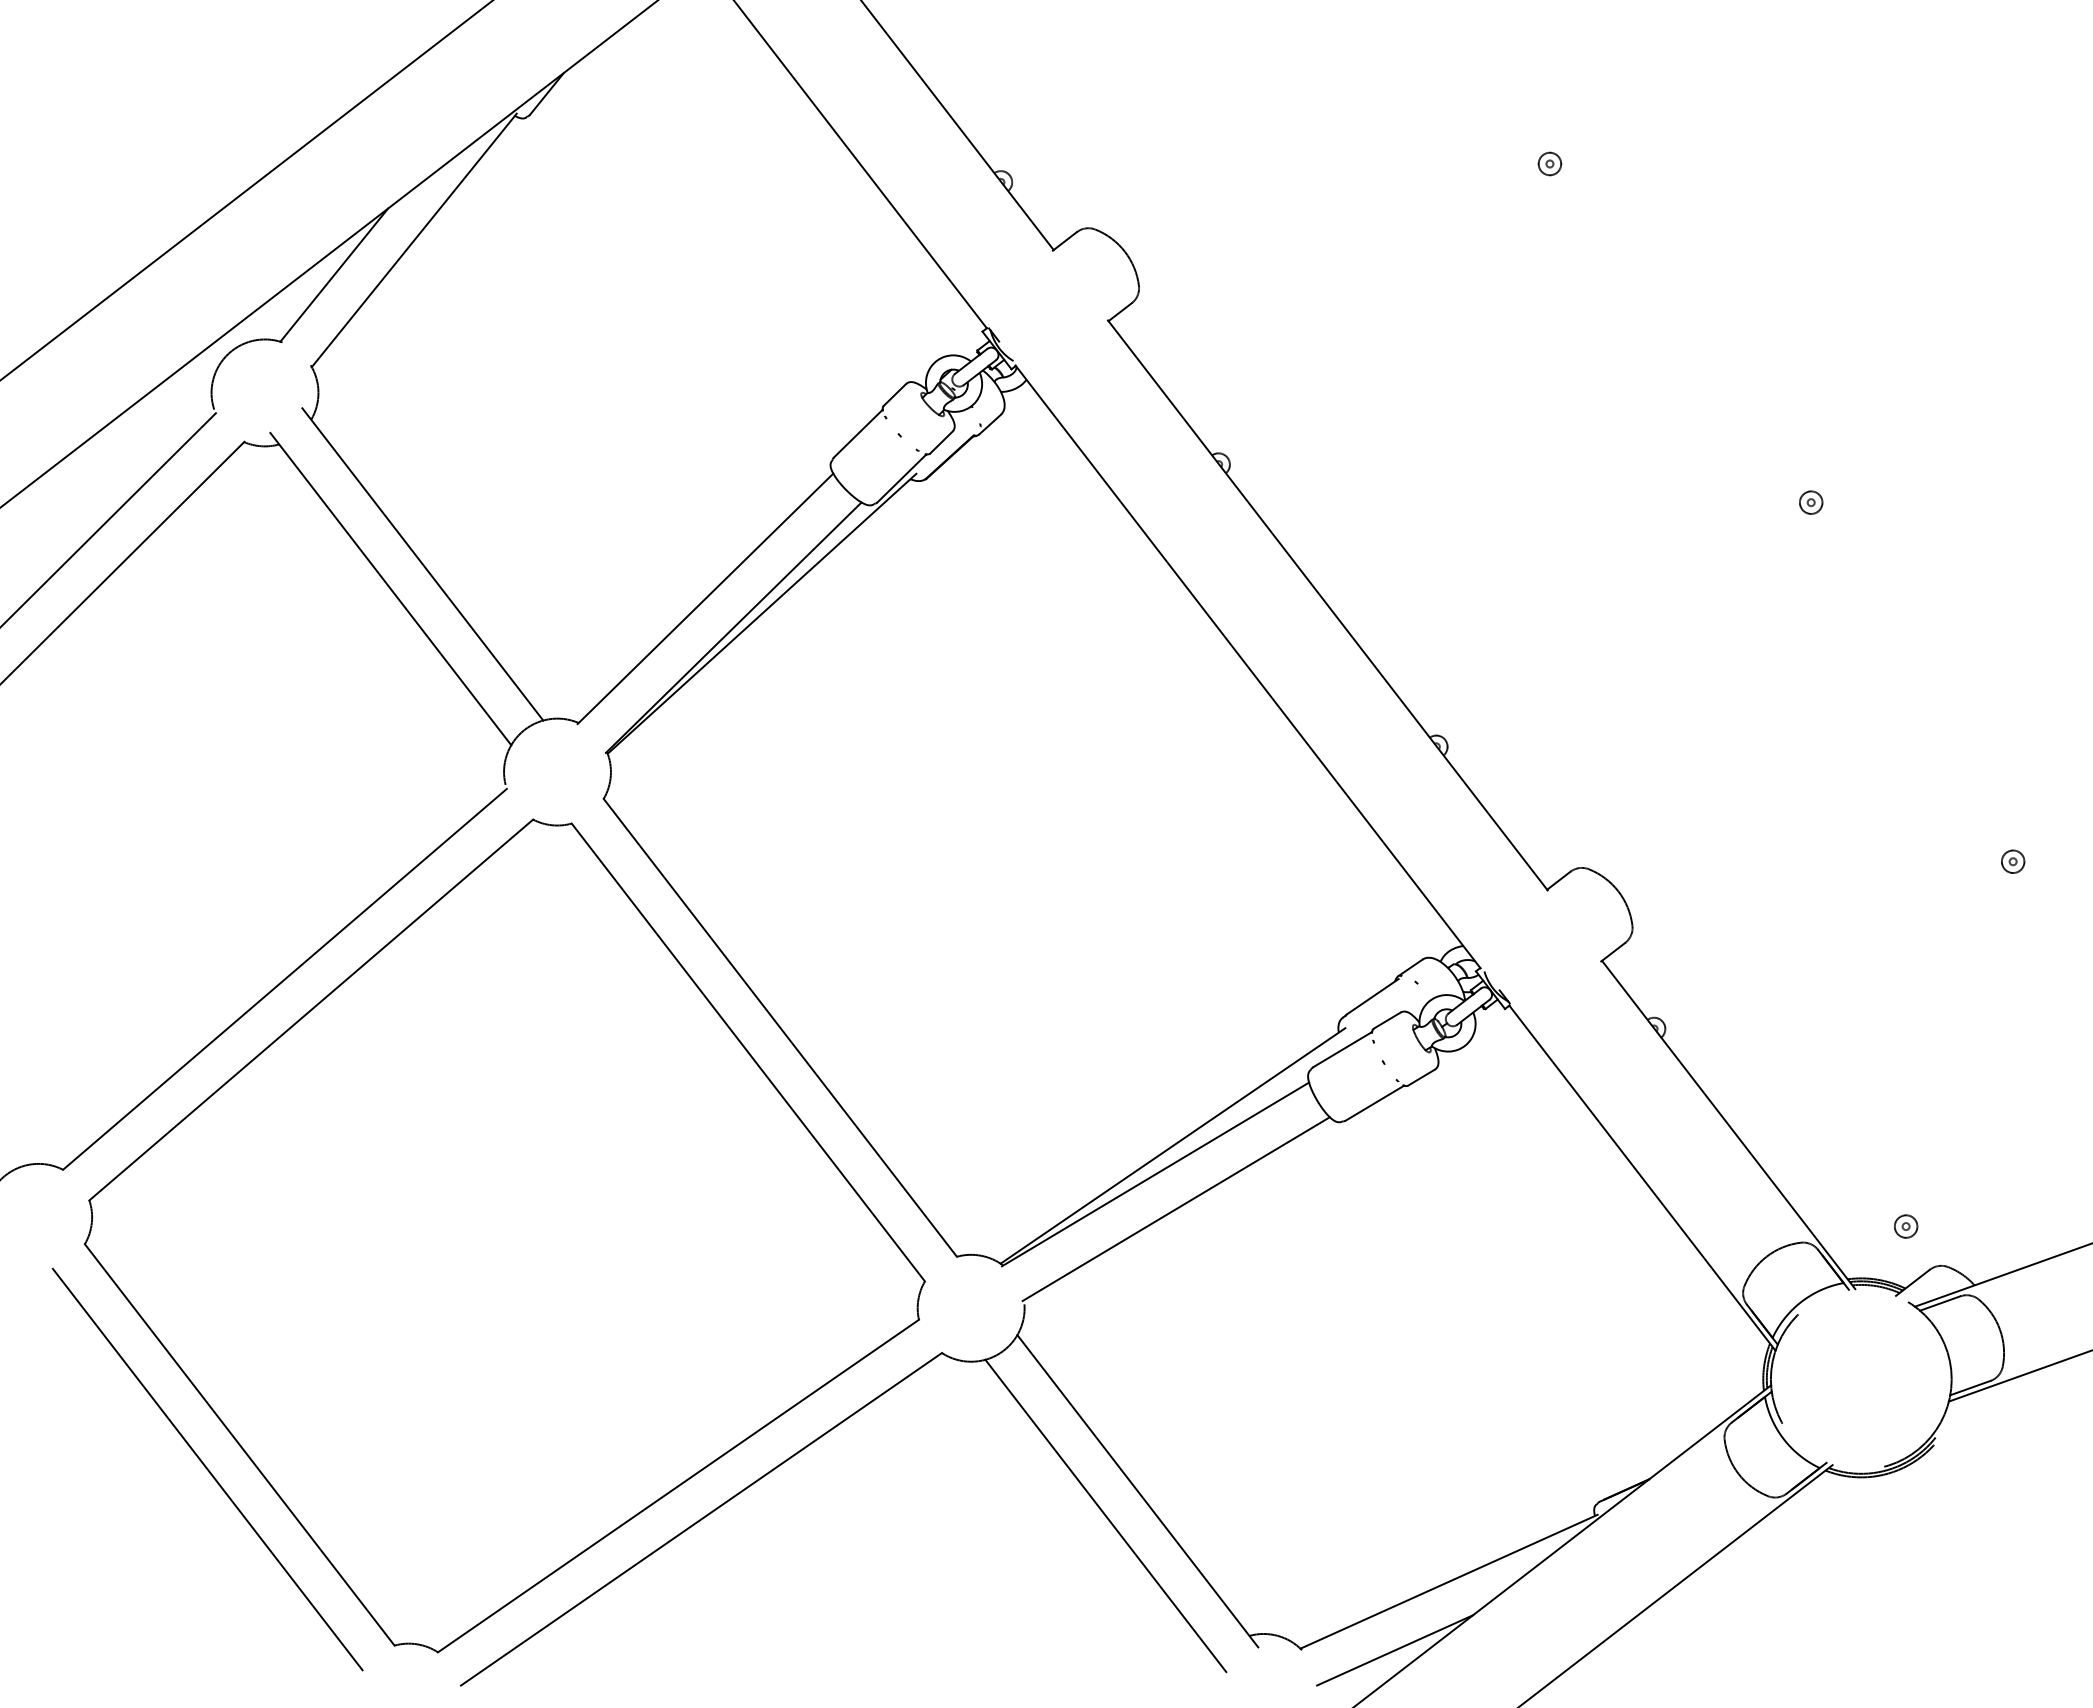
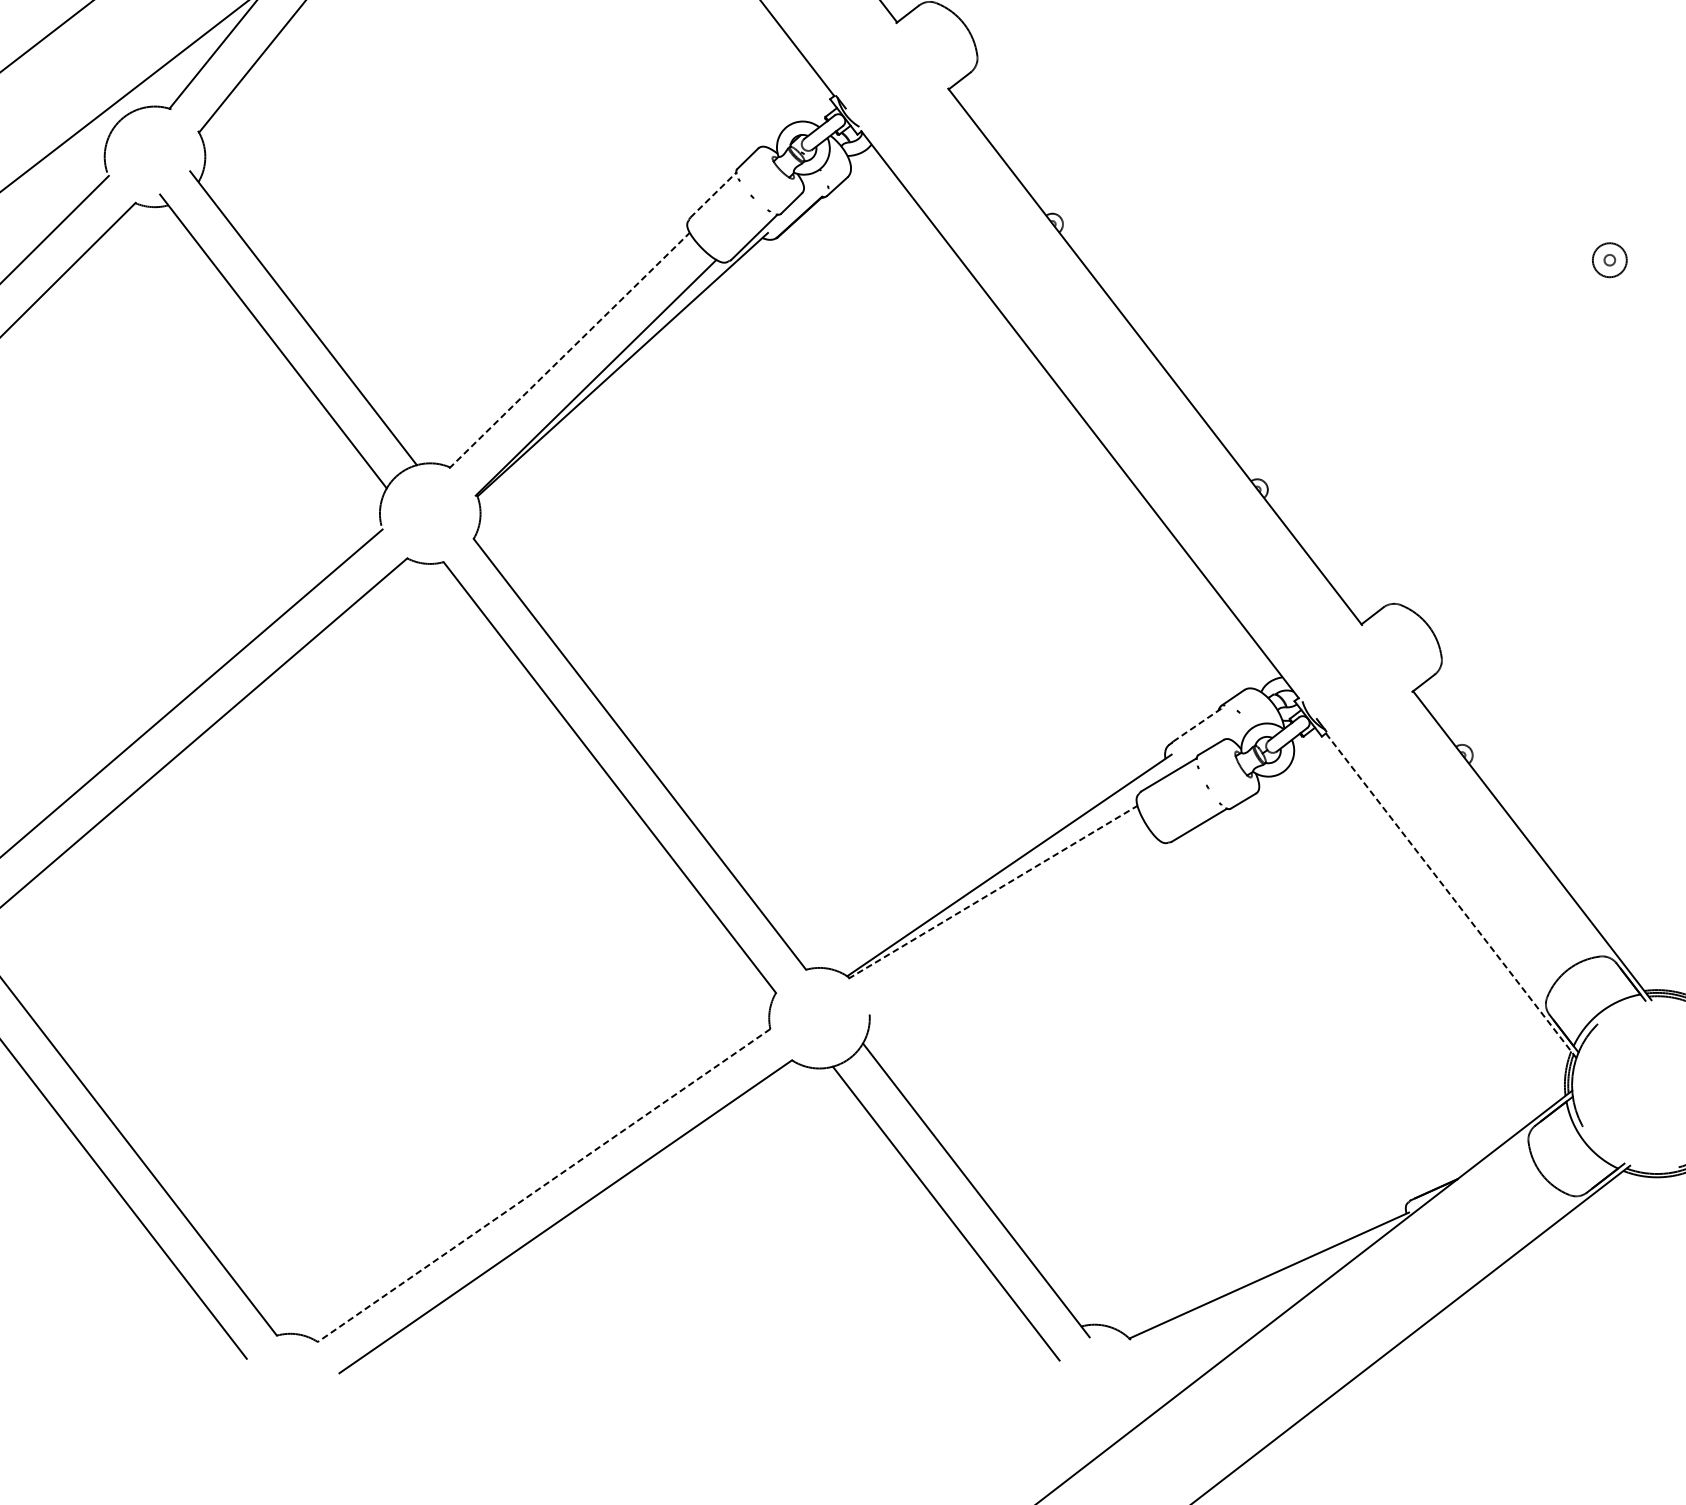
line: (858, 433) -> (713, 195), solid -> dashed
part: (1811, 502) -> (1610, 259), size x1.6
line: (705, 598) -> (569, 350), solid -> dashed
line: (1373, 996) -> (1198, 724), solid -> dashed
line: (1155, 1174) -> (992, 892), solid -> dashed
line: (1642, 1178) -> (1451, 896), solid -> dashed
line: (1175, 1209) -> (1011, 925), removed
line: (678, 1486) -> (544, 1185), solid -> dashed
line: (1395, 1650) -> (1218, 1340), removed

